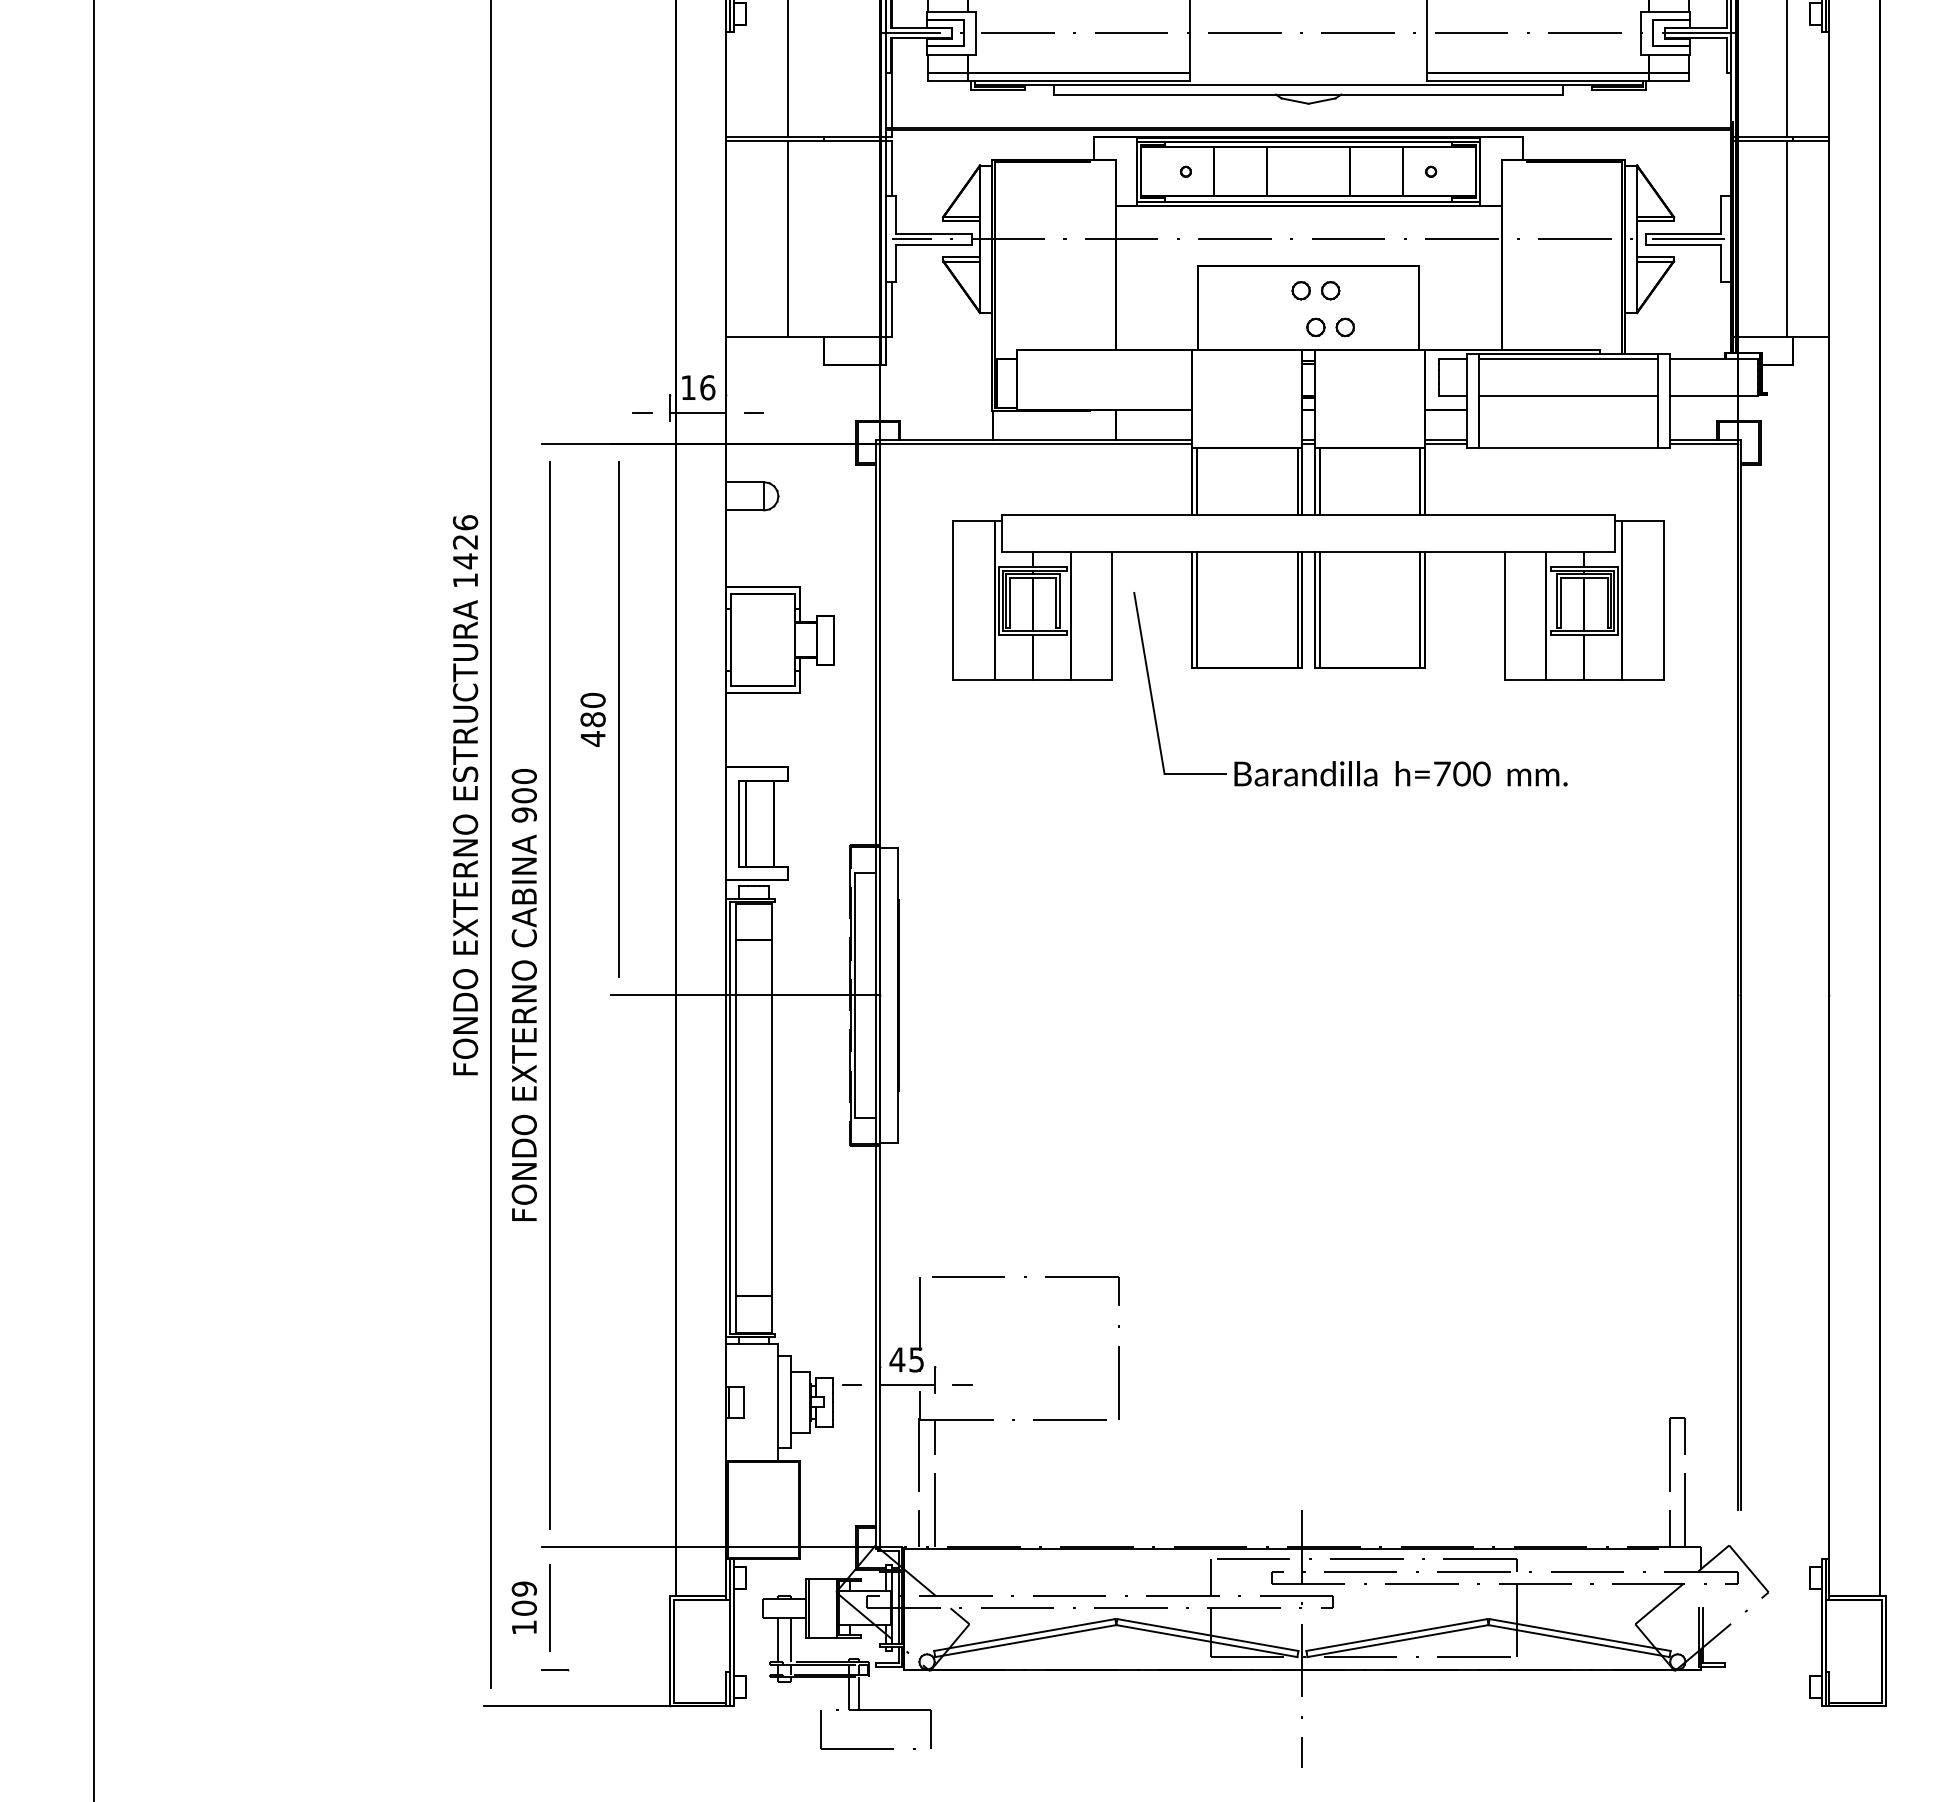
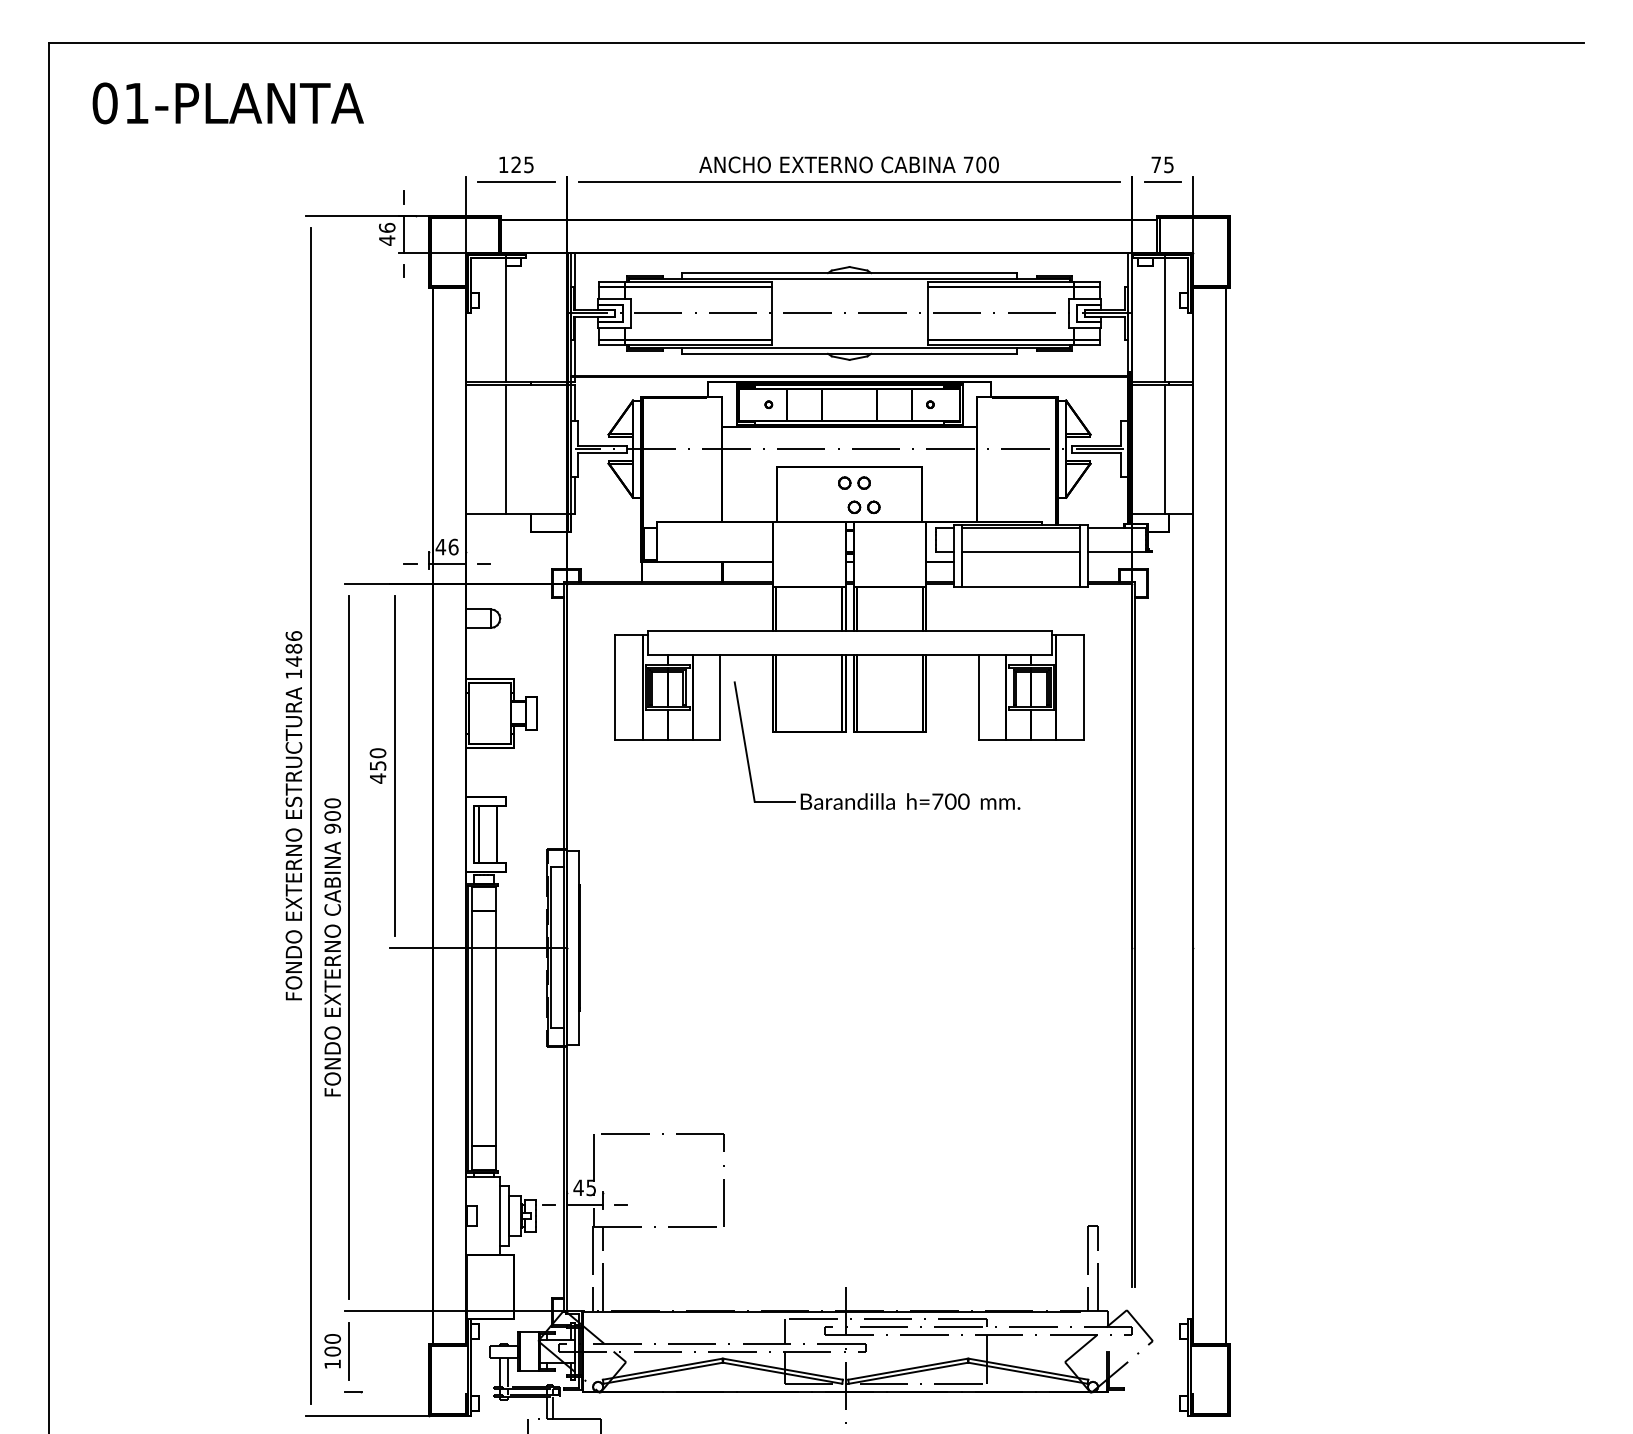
text: (687, 388) -> (440, 547), 16 -> 46
text: (464, 541) -> (293, 648), 1426 -> 1486
text: (592, 719) -> (377, 765), 480 -> 450
text: (524, 1588) -> (332, 1338), 109 -> 100

